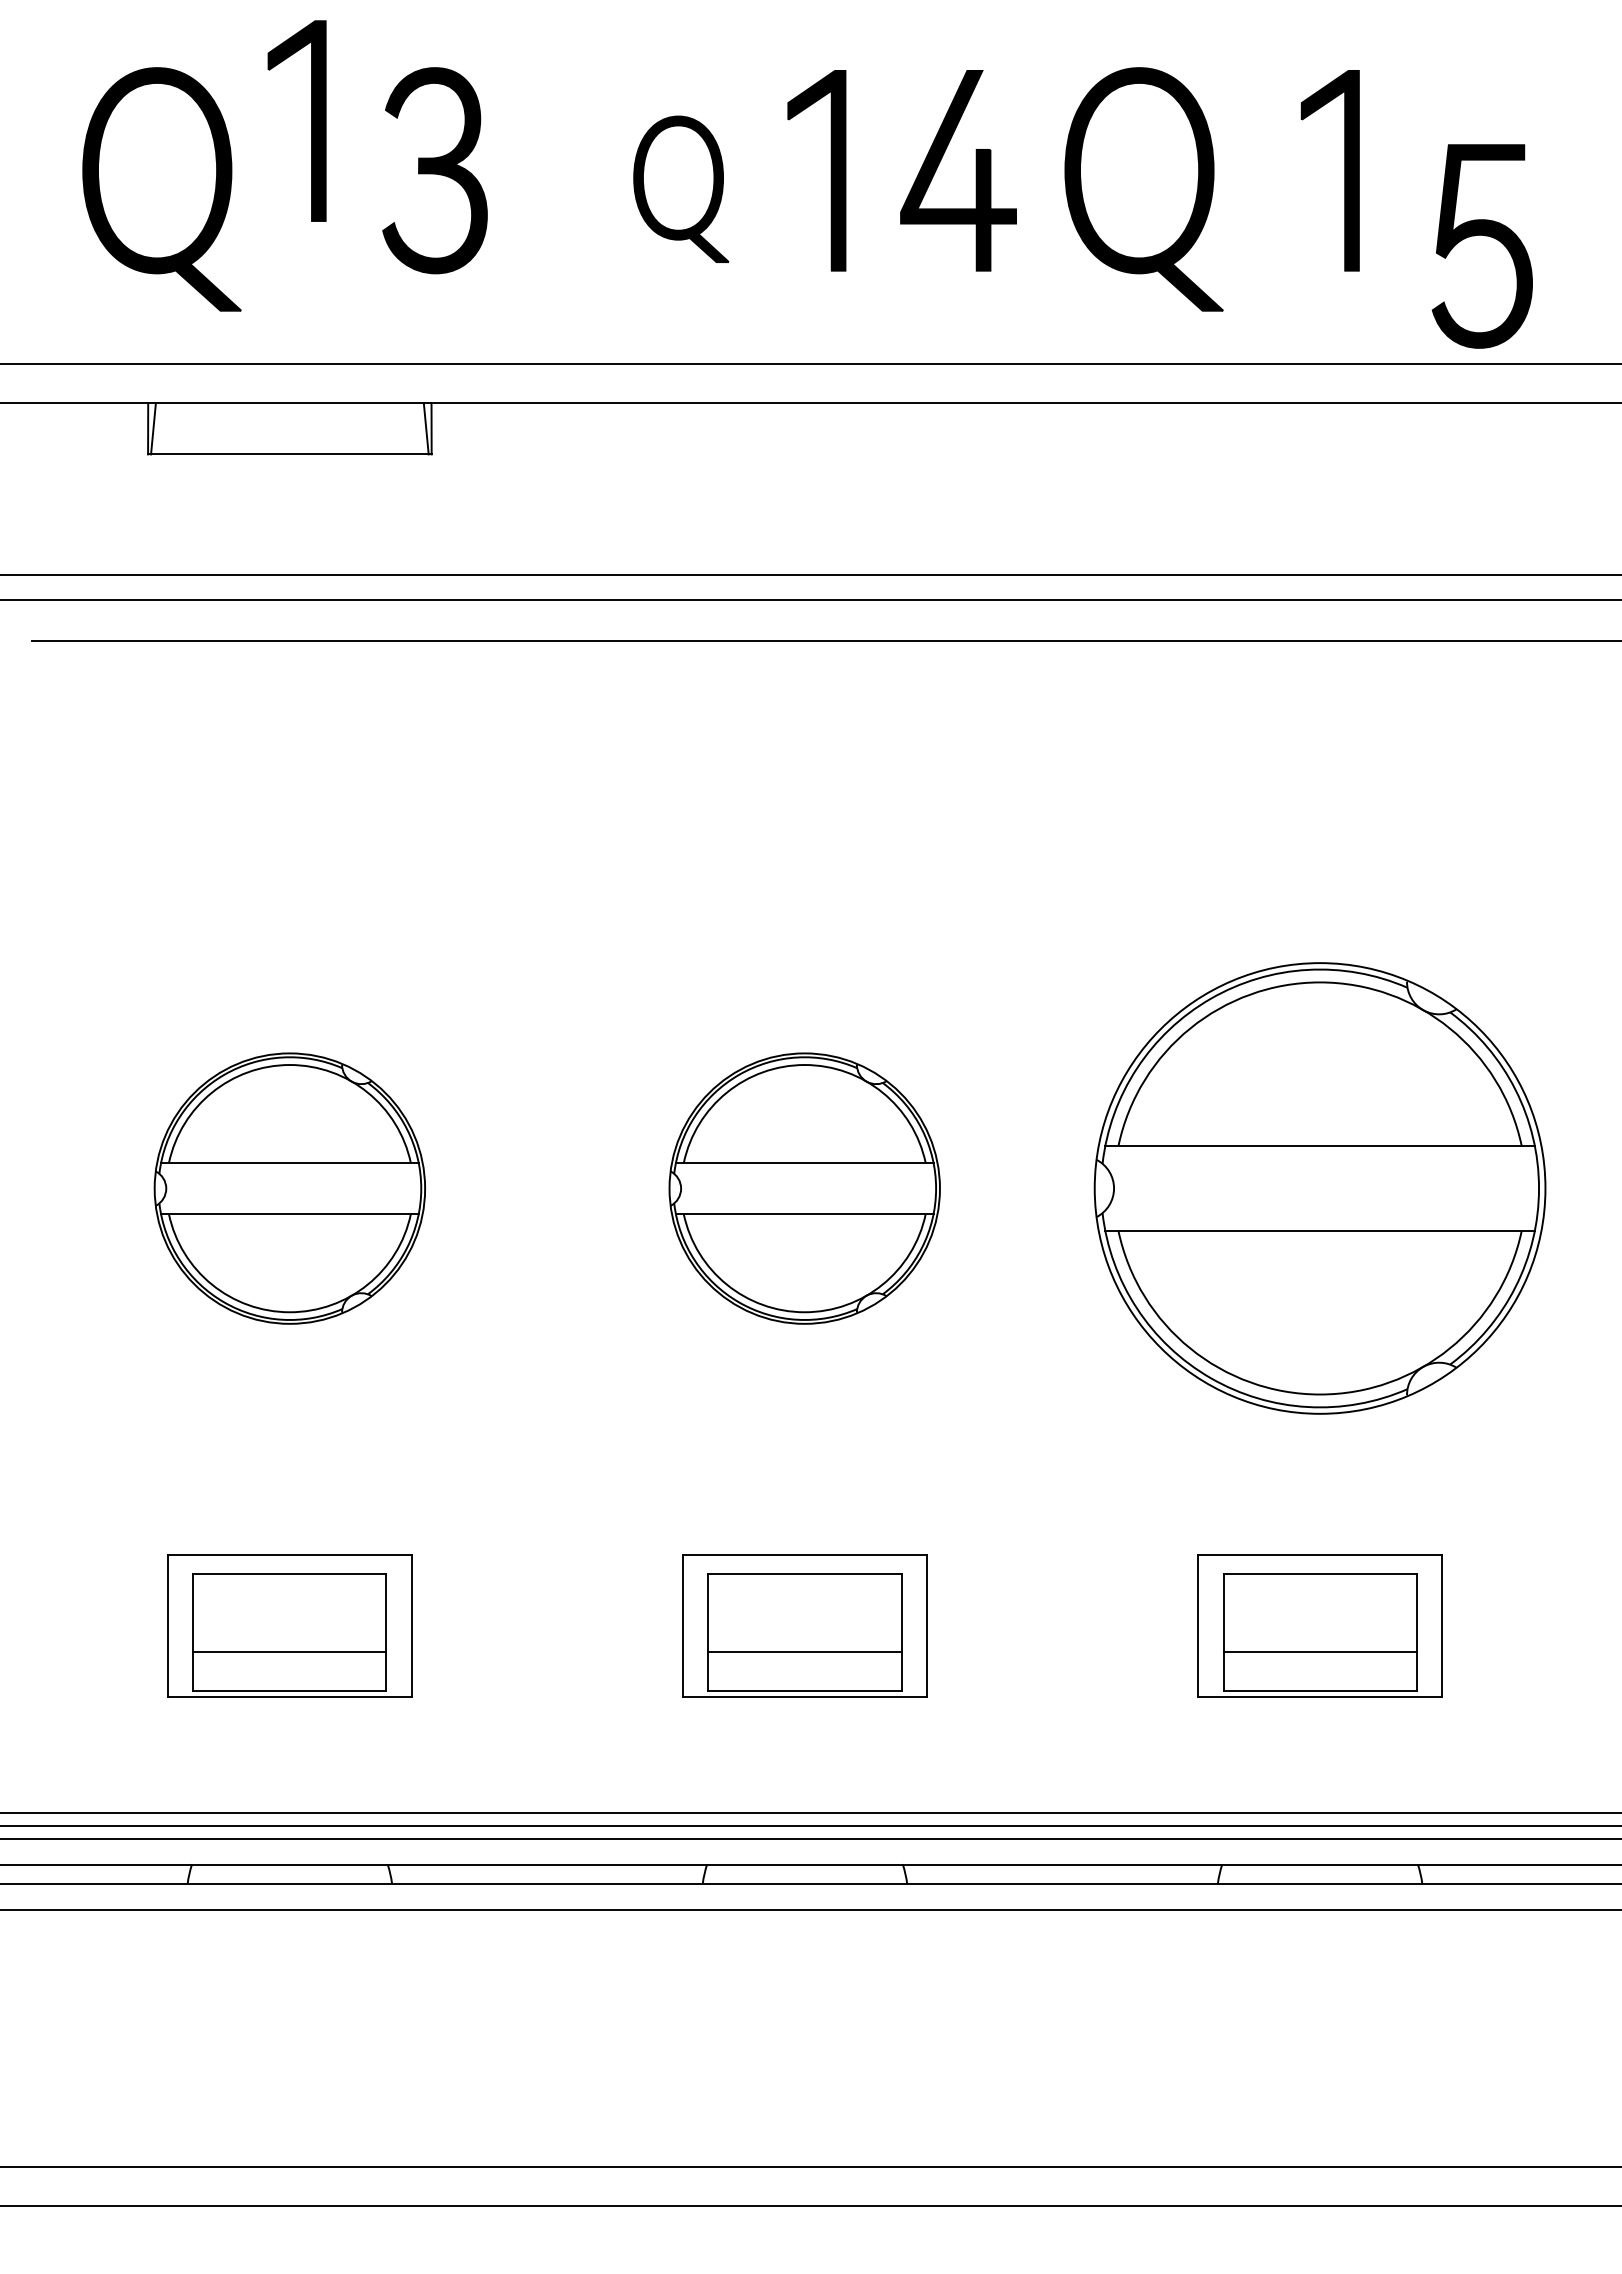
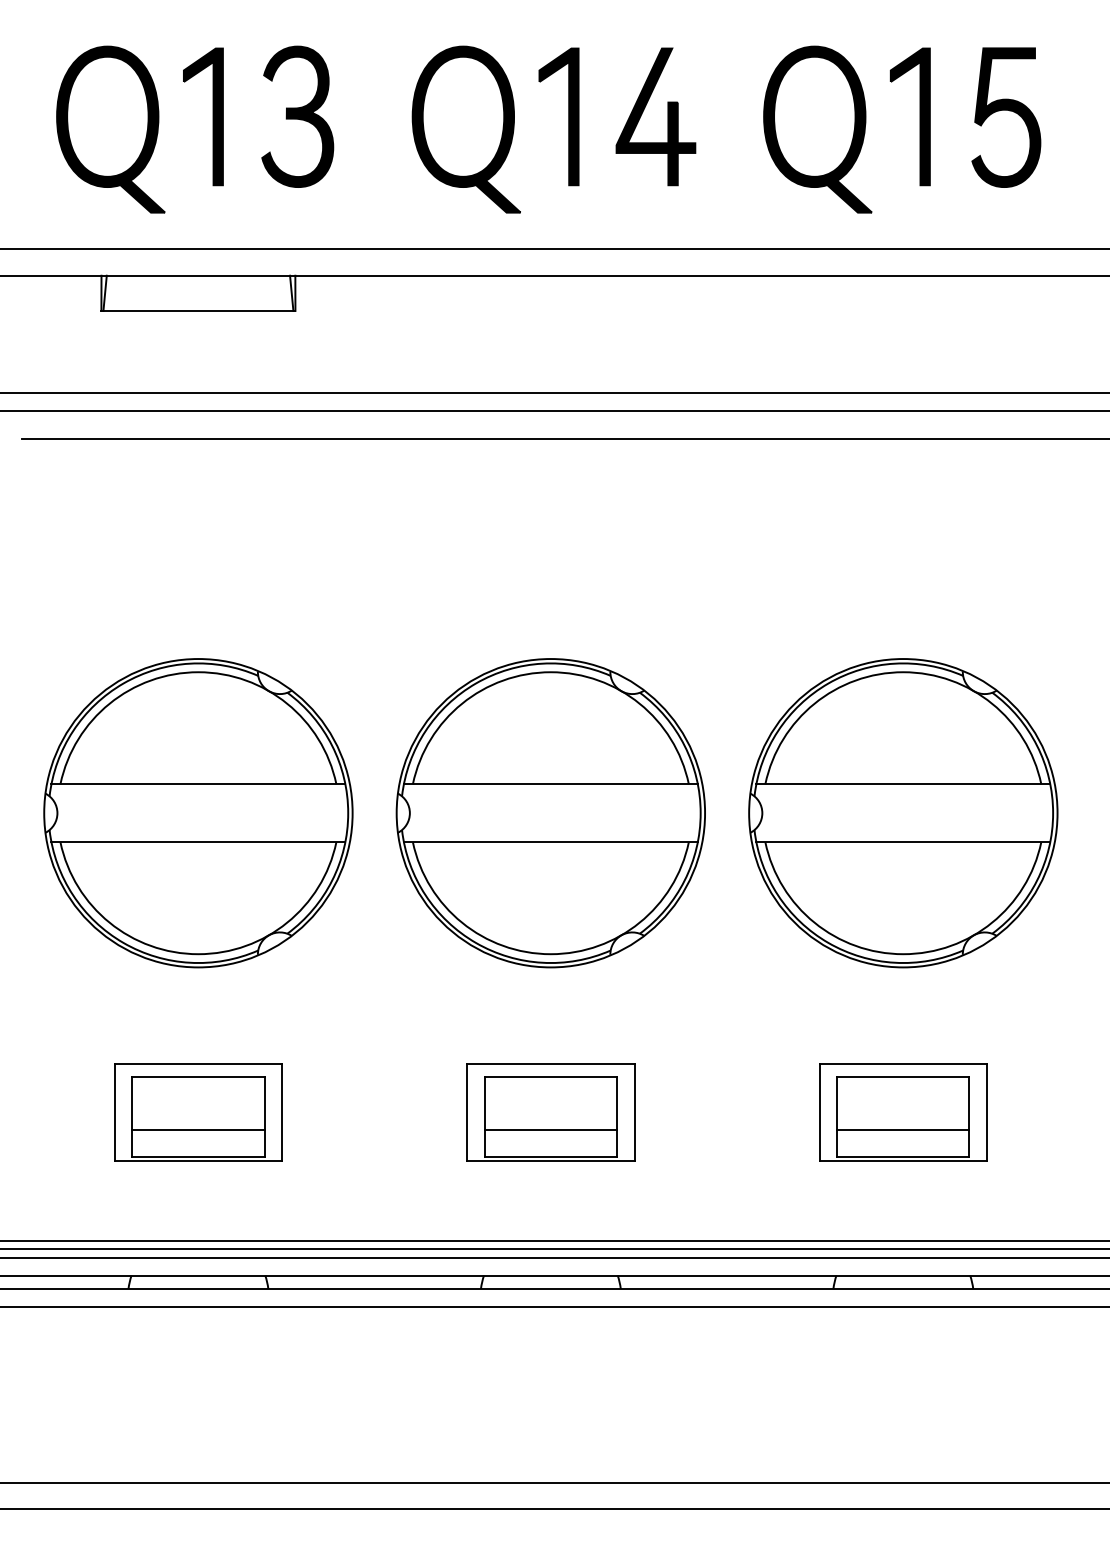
part: (310, 120) -> (212, 116), moved
part: (680, 189) -> (465, 129), size x1.67
part: (1143, 189) -> (817, 129), moved
part: (1486, 237) -> (1009, 111), moved
part: (289, 1188) -> (198, 813), size x1.67
part: (804, 1188) -> (550, 813), size x1.67

